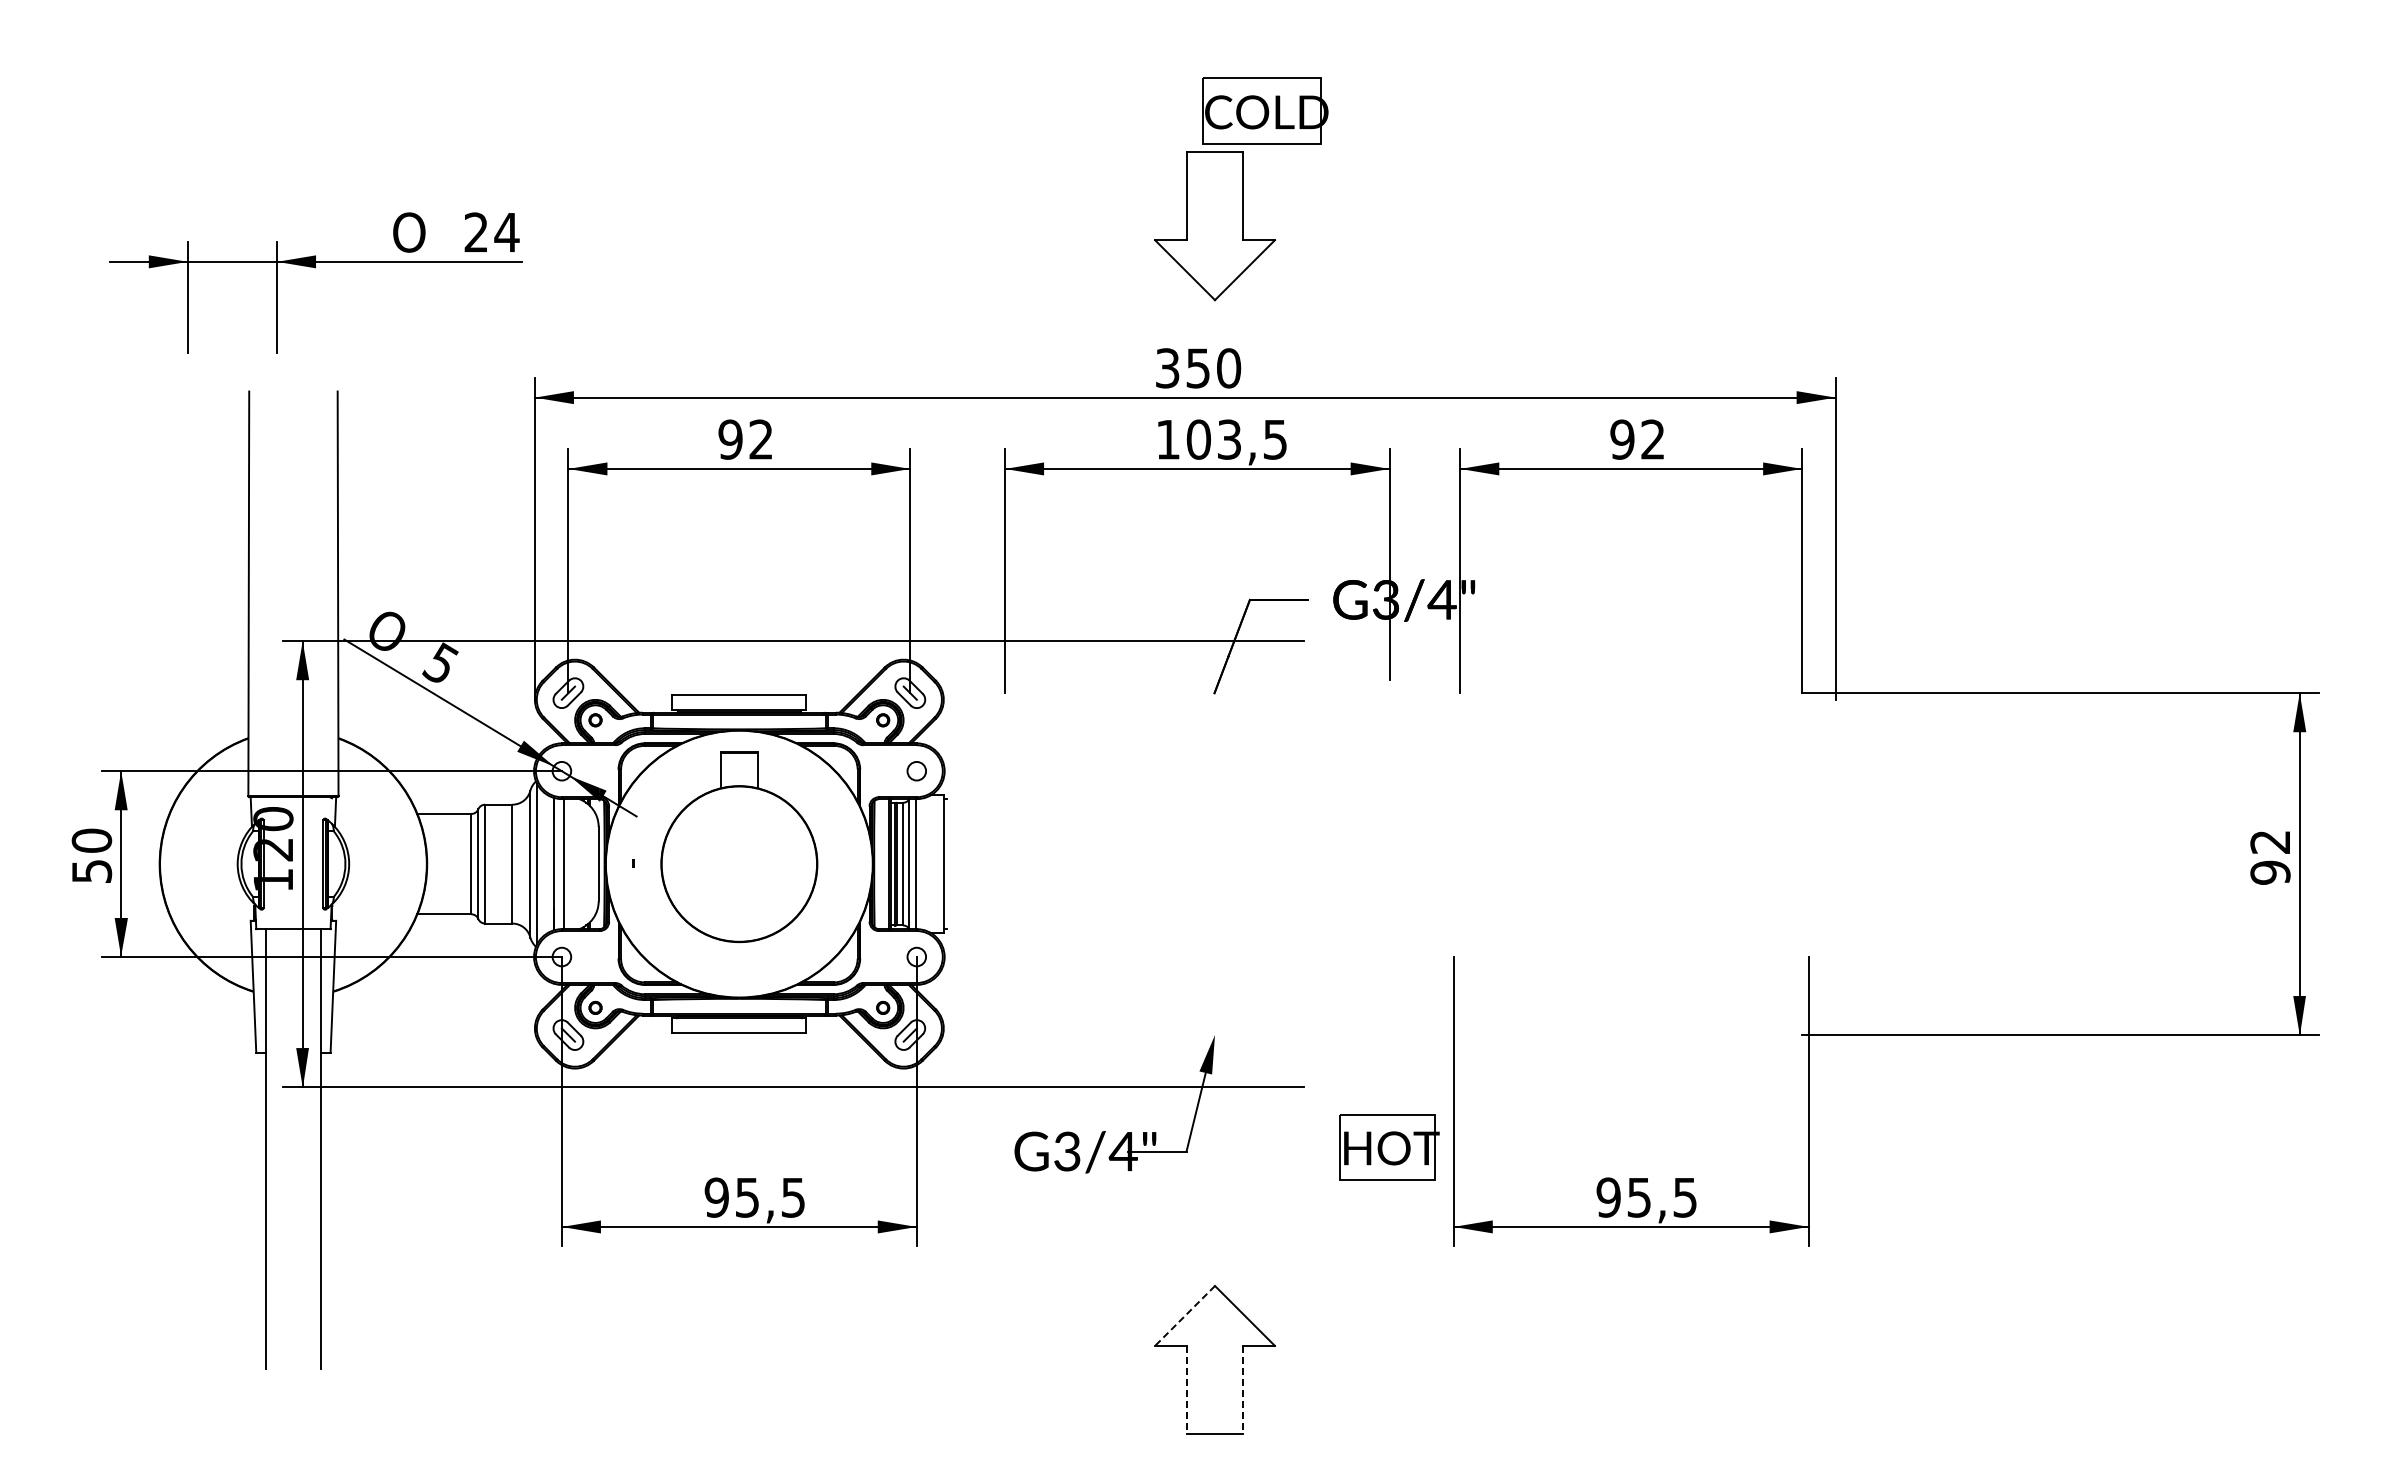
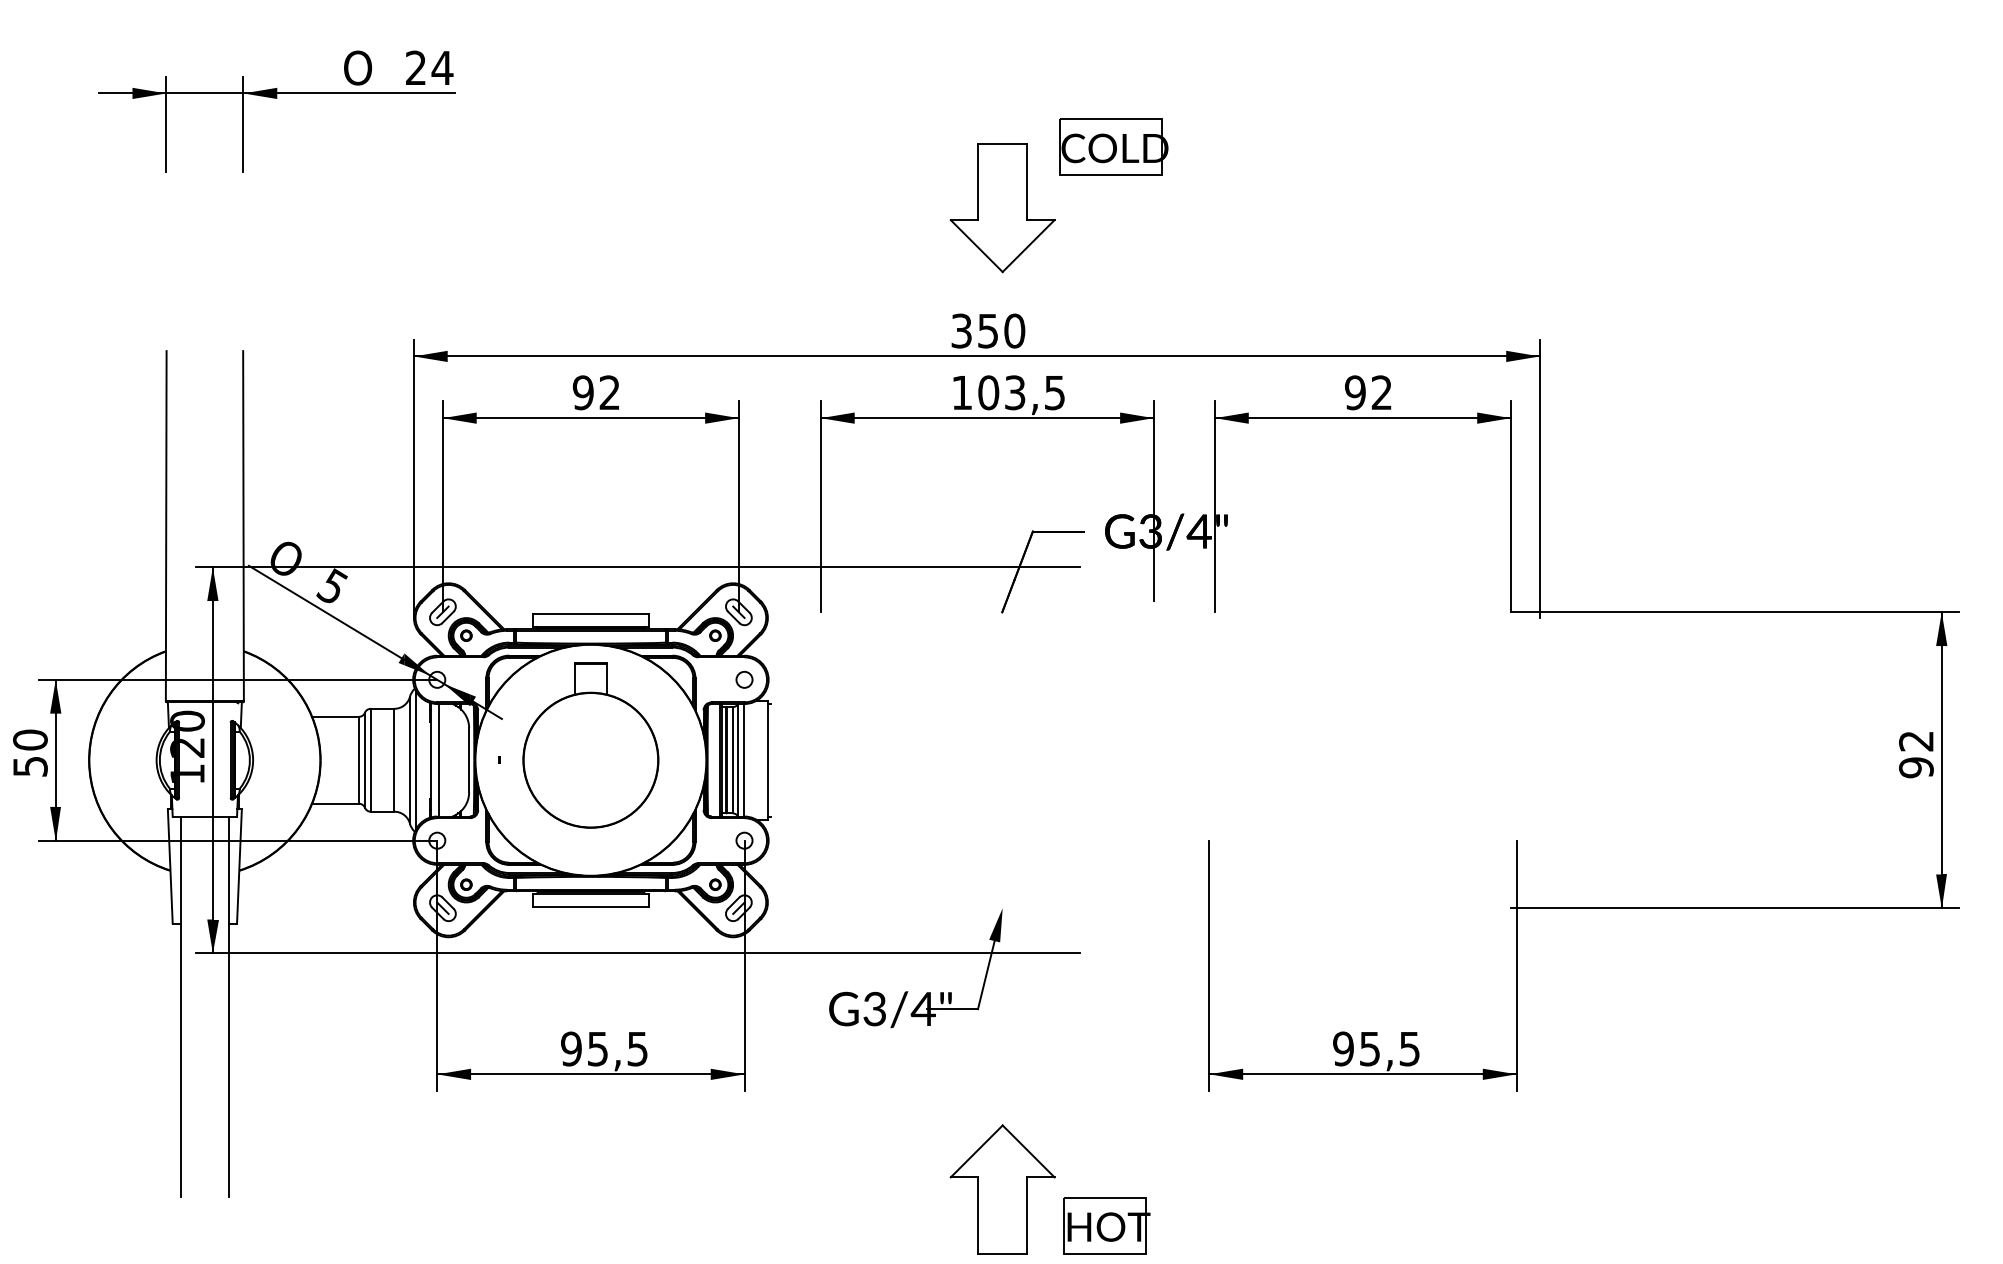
part: (1265, 110) -> (1113, 146), moved
part: (315, 268) -> (276, 99), moved
part: (1389, 1147) -> (1106, 1226), moved
line: (1184, 1316) -> (976, 1151), dashed -> solid
line: (1186, 1390) -> (977, 1215), dashed -> solid
line: (1243, 1390) -> (1027, 1215), dashed -> solid

